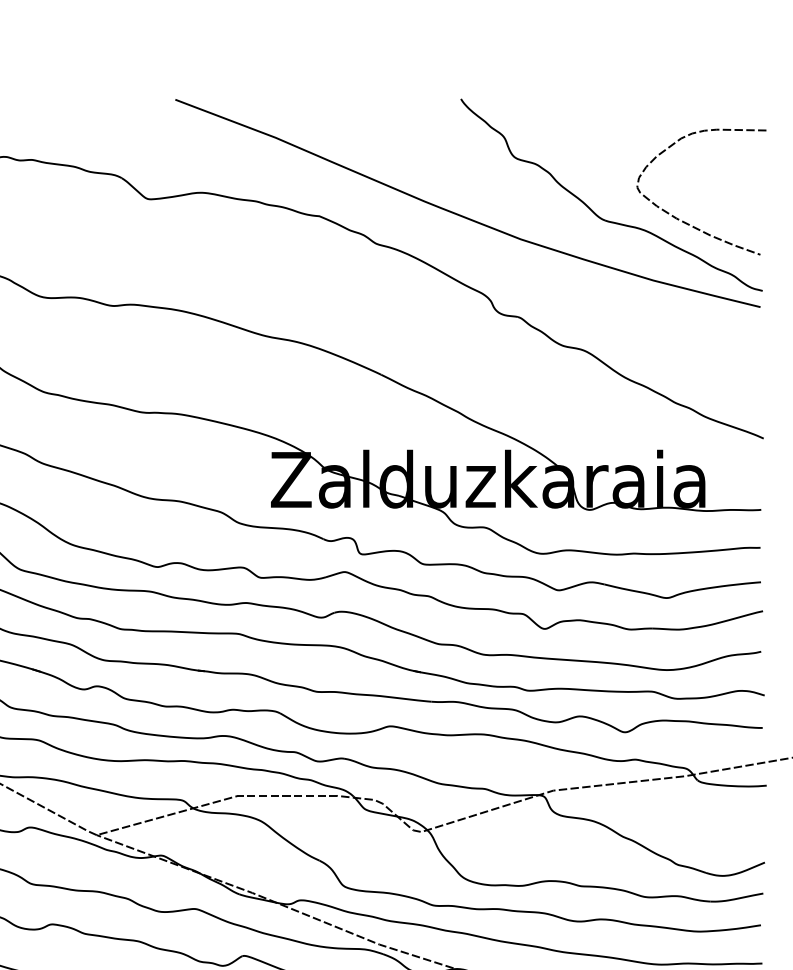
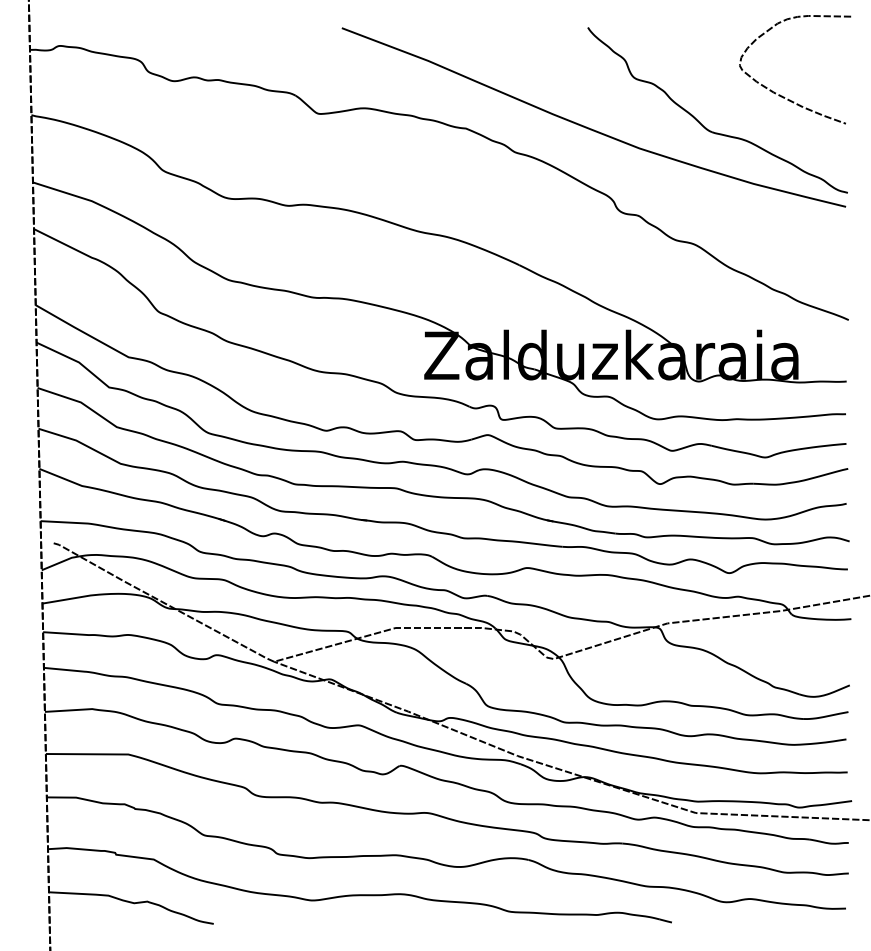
curve: (686, 221) -> (782, 95), moved

